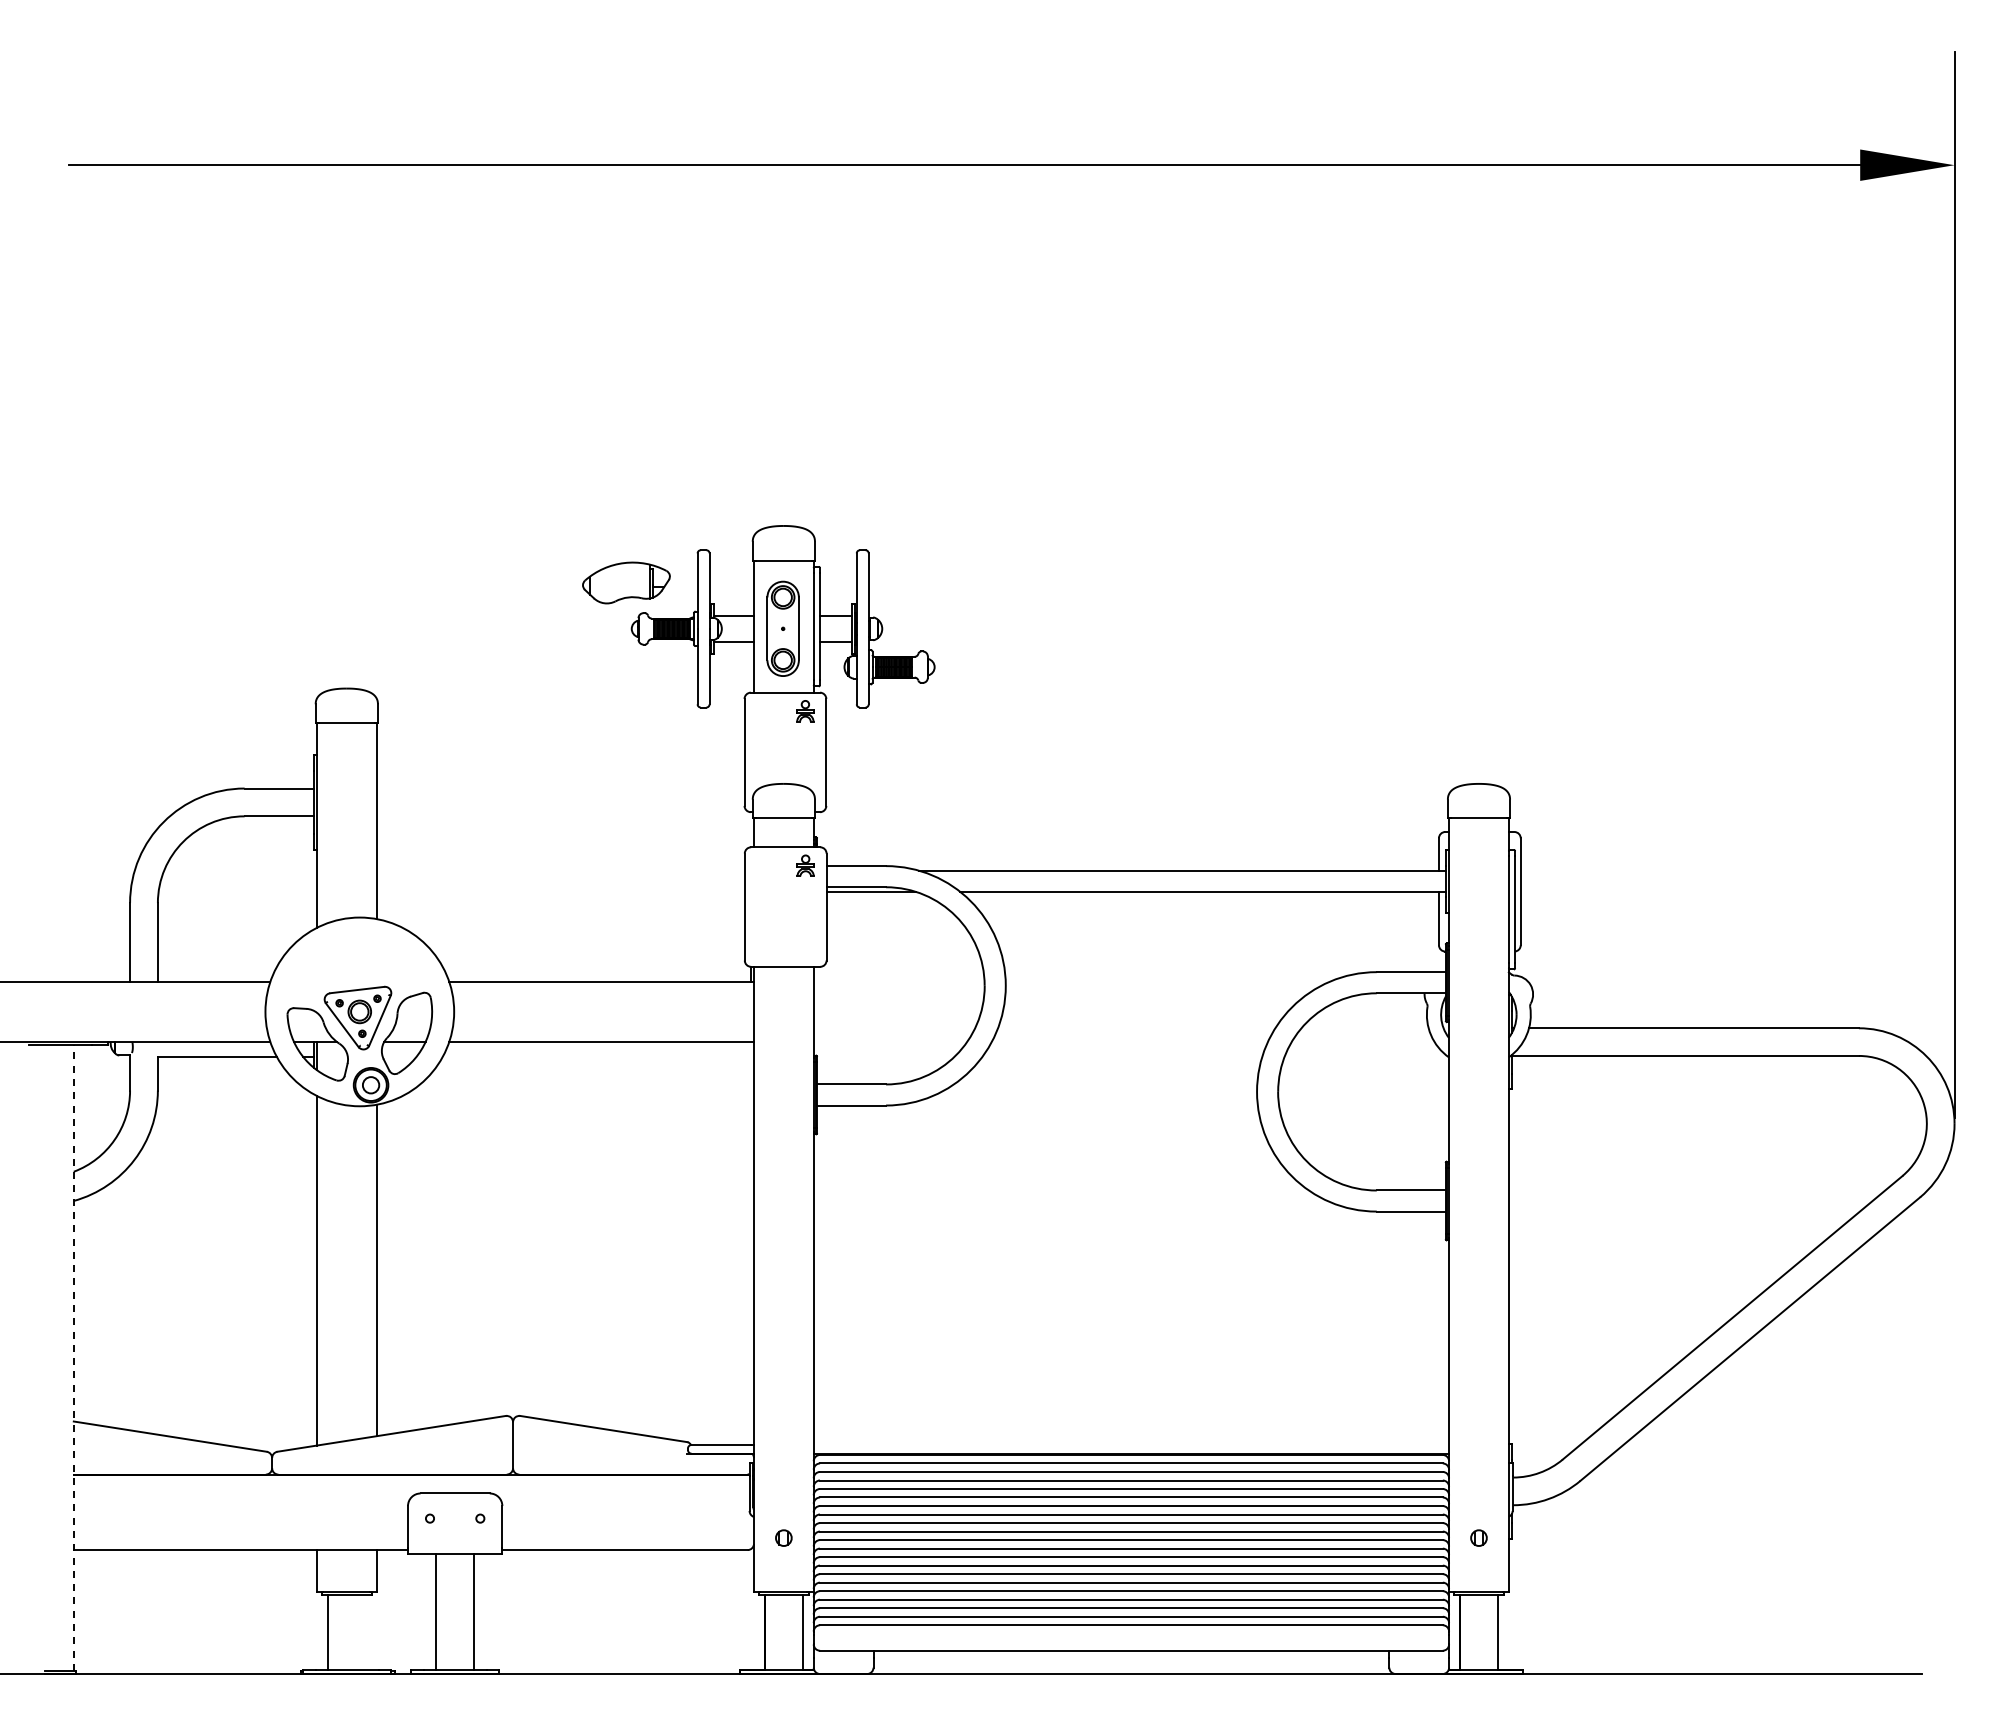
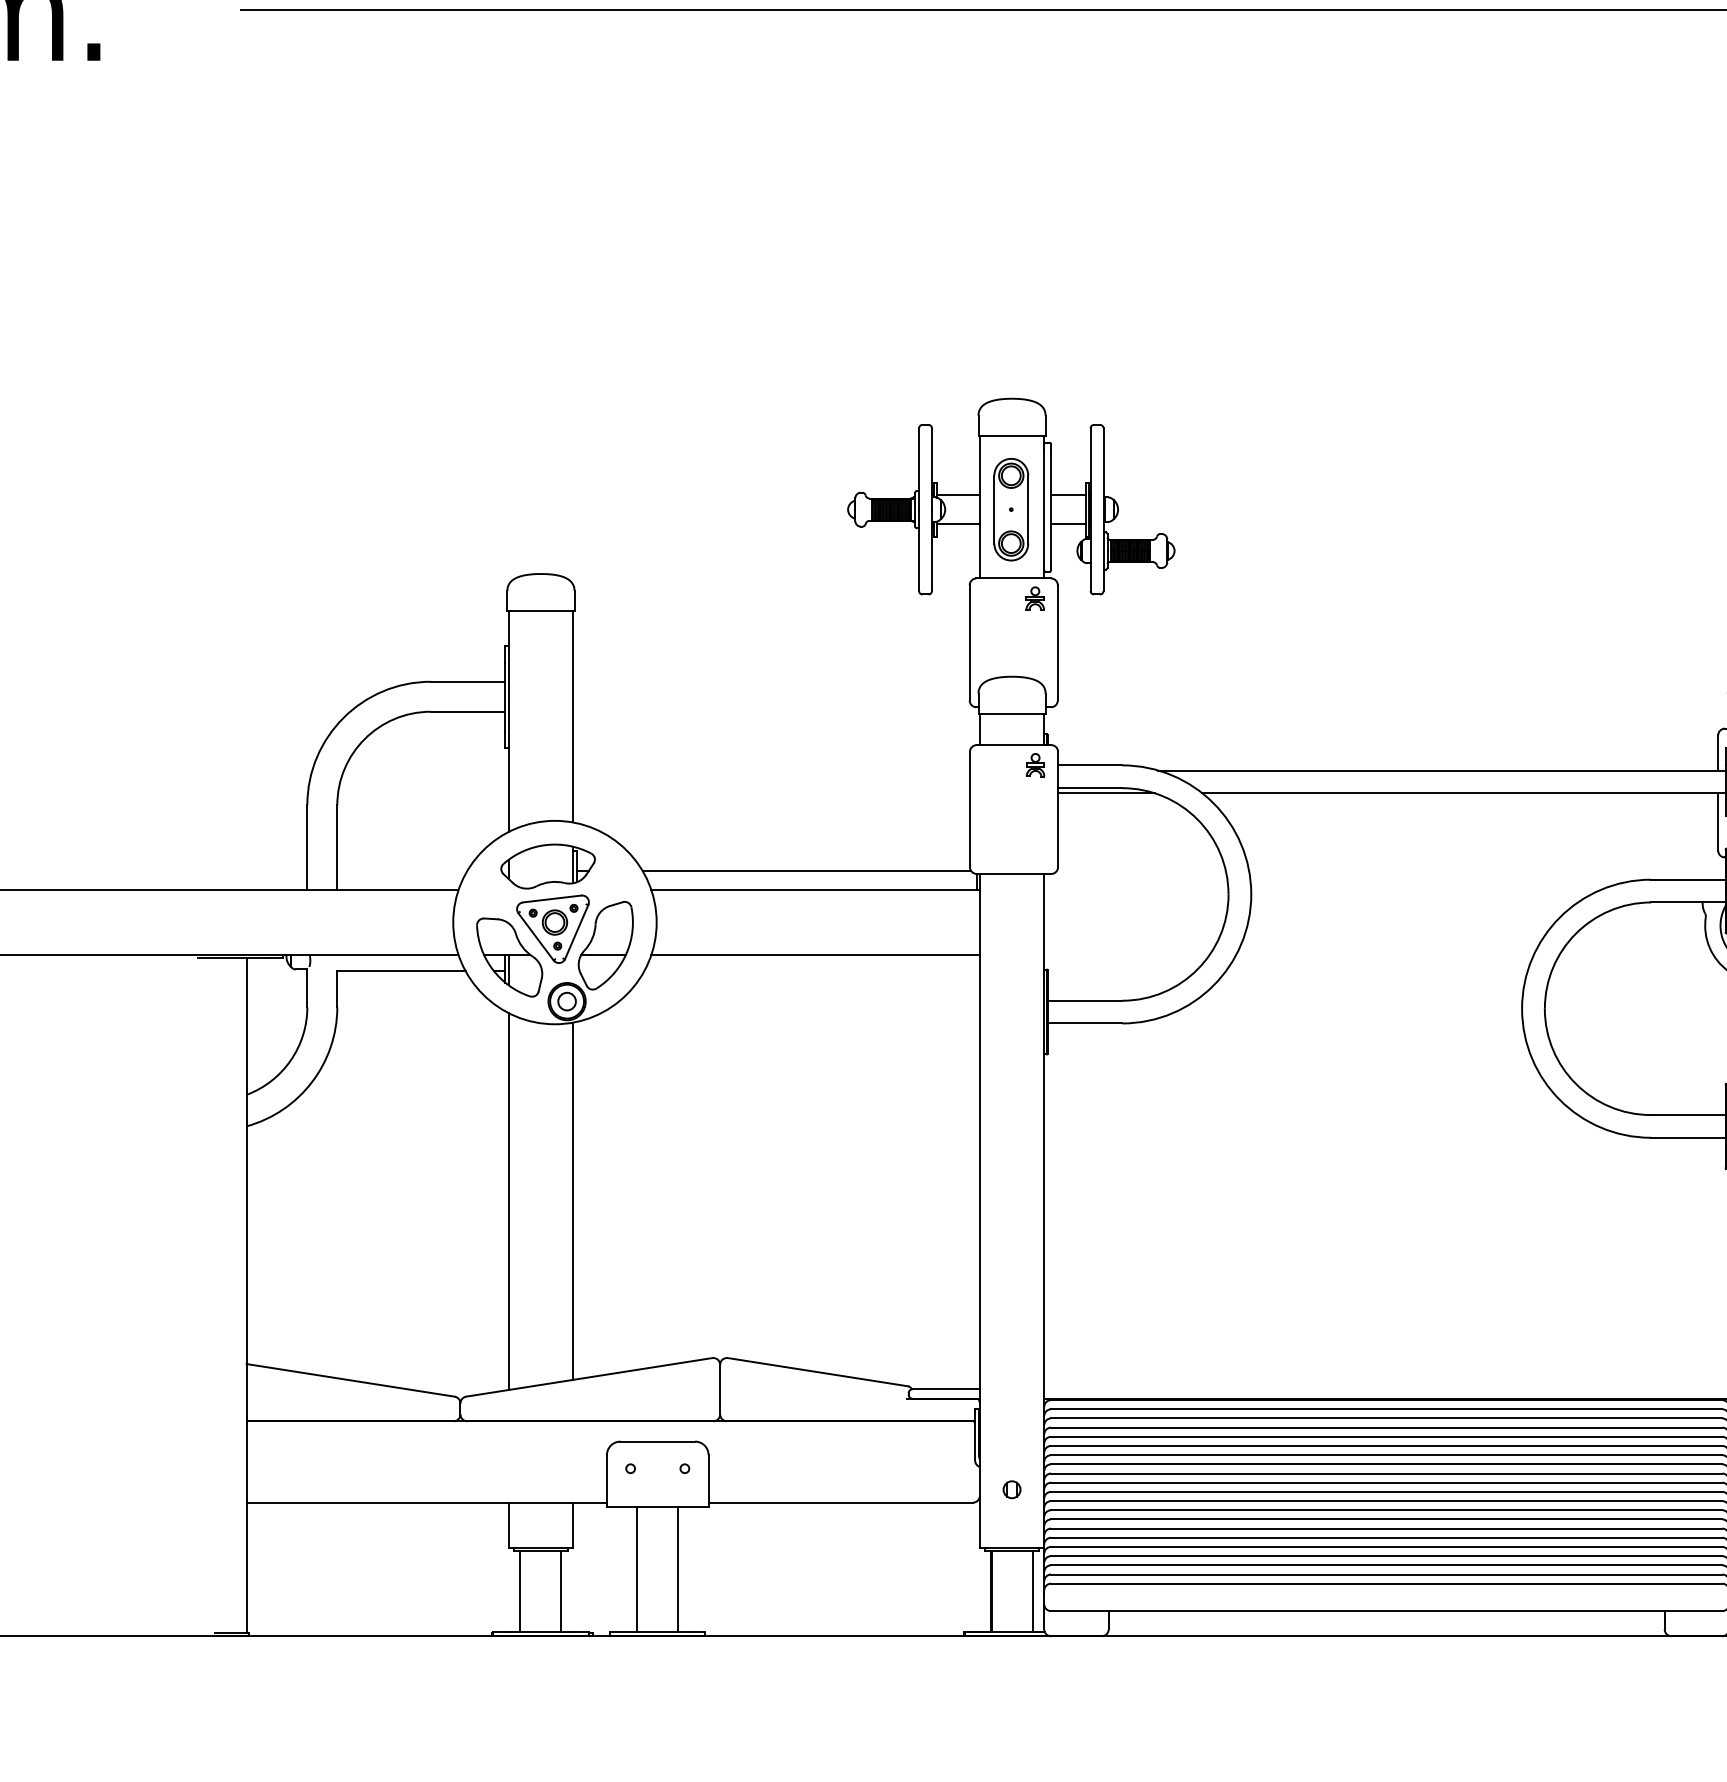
part: (626, 582) -> (548, 866), moved
line: (593, 964) -> (806, 871), added
line: (73, 1357) -> (246, 1295), dashed -> solid
line: (365, 1632) -> (561, 1591), added

